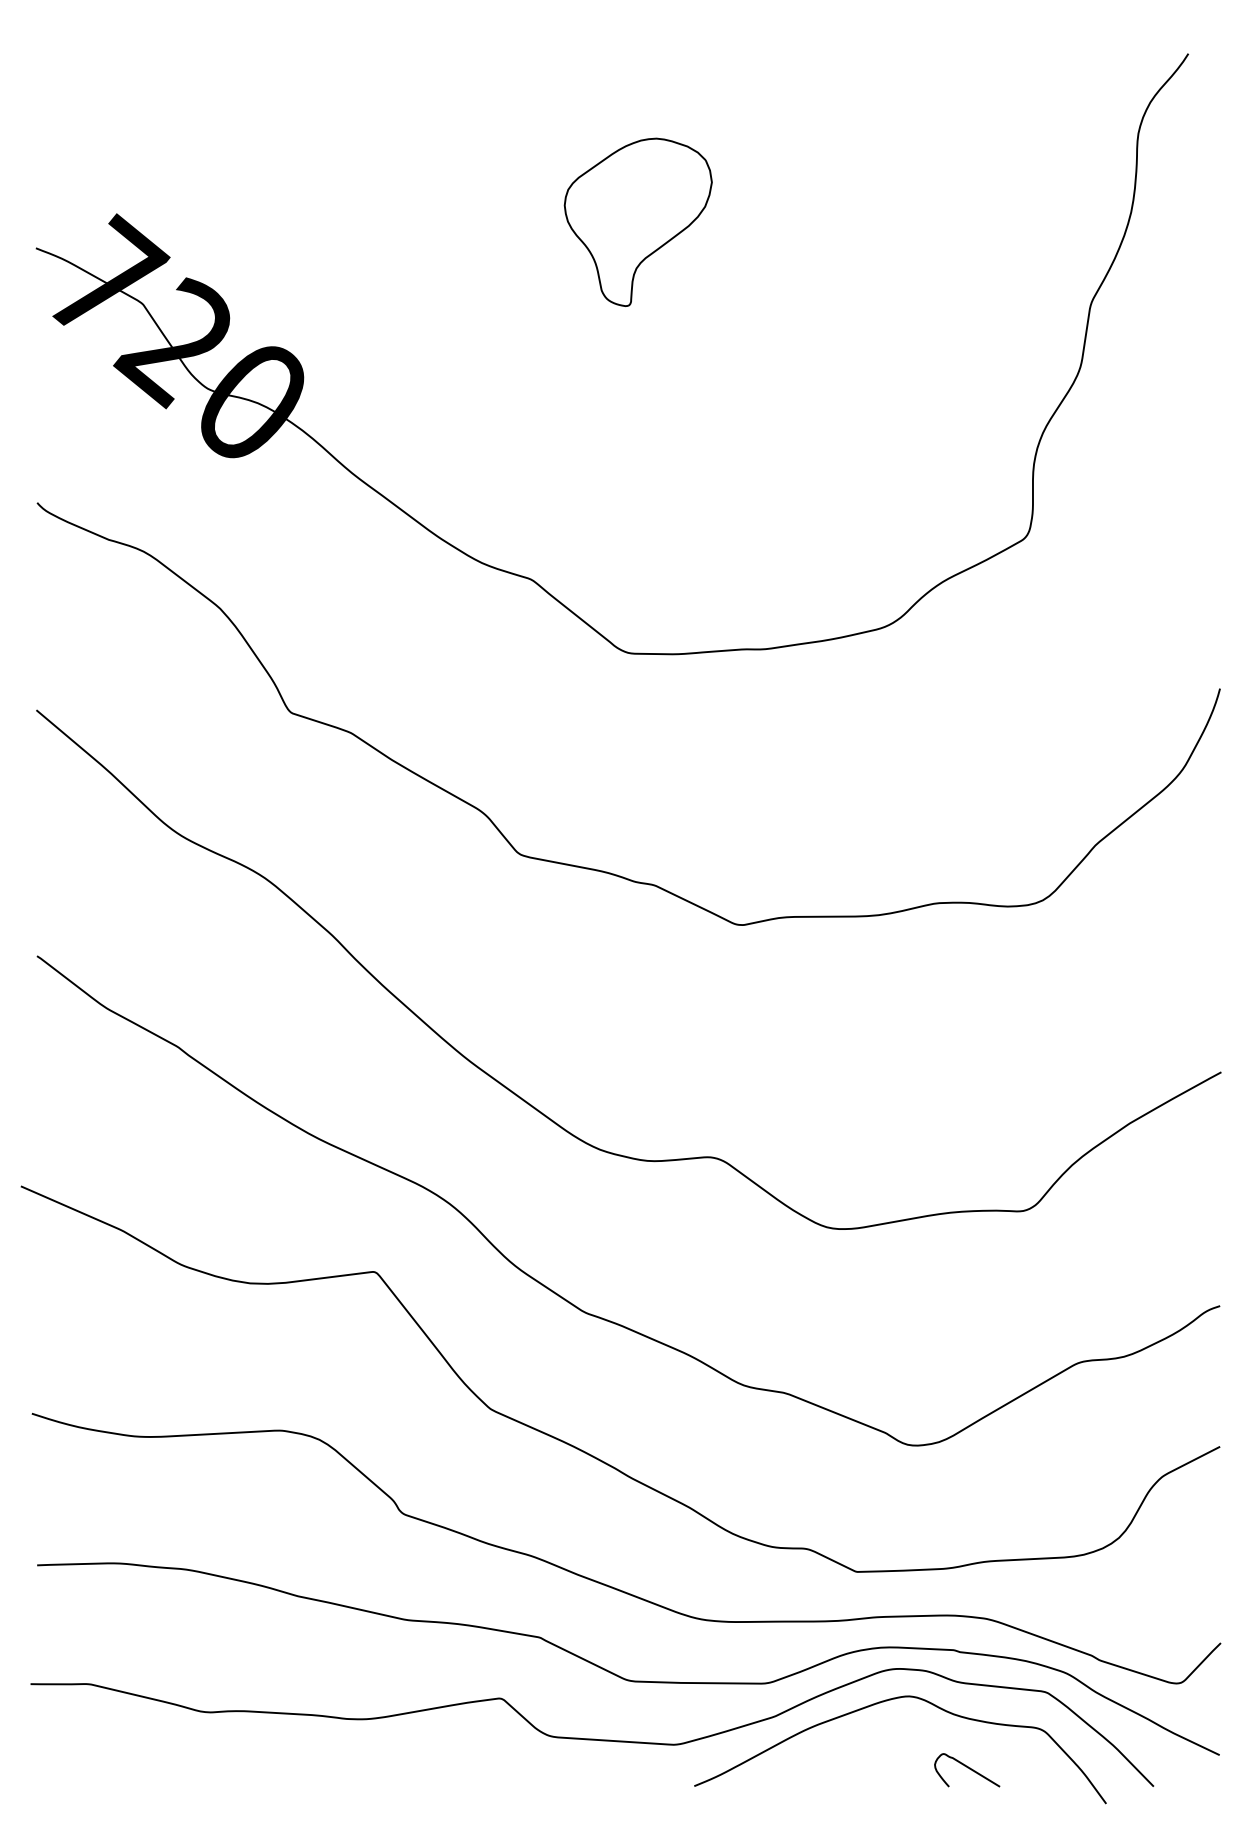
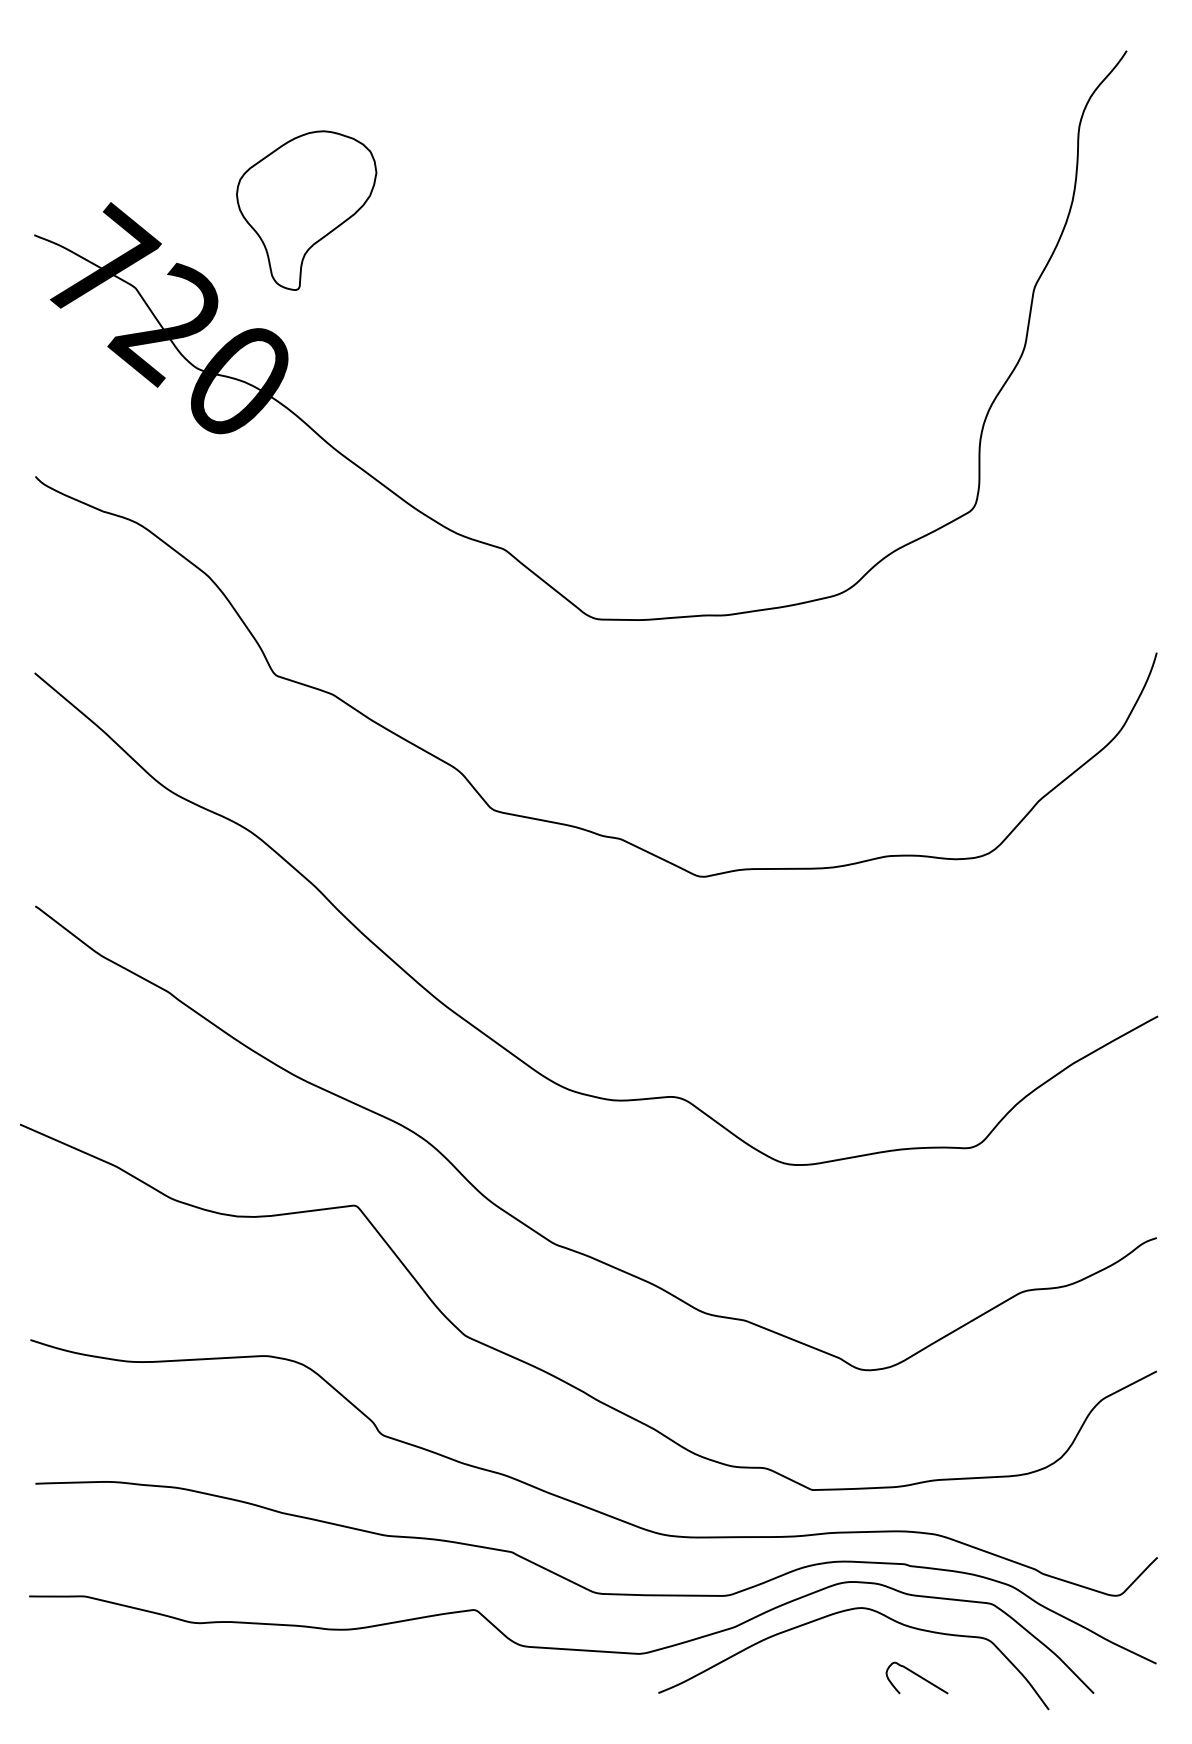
part: (637, 221) -> (305, 209), moved

